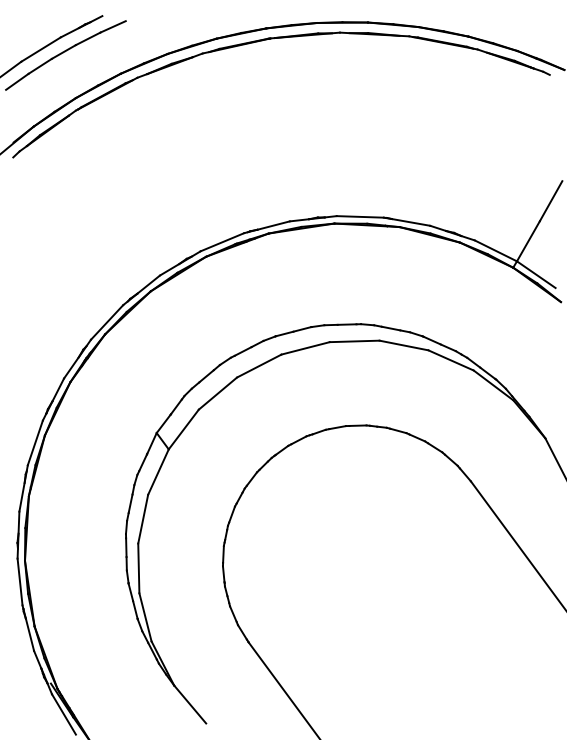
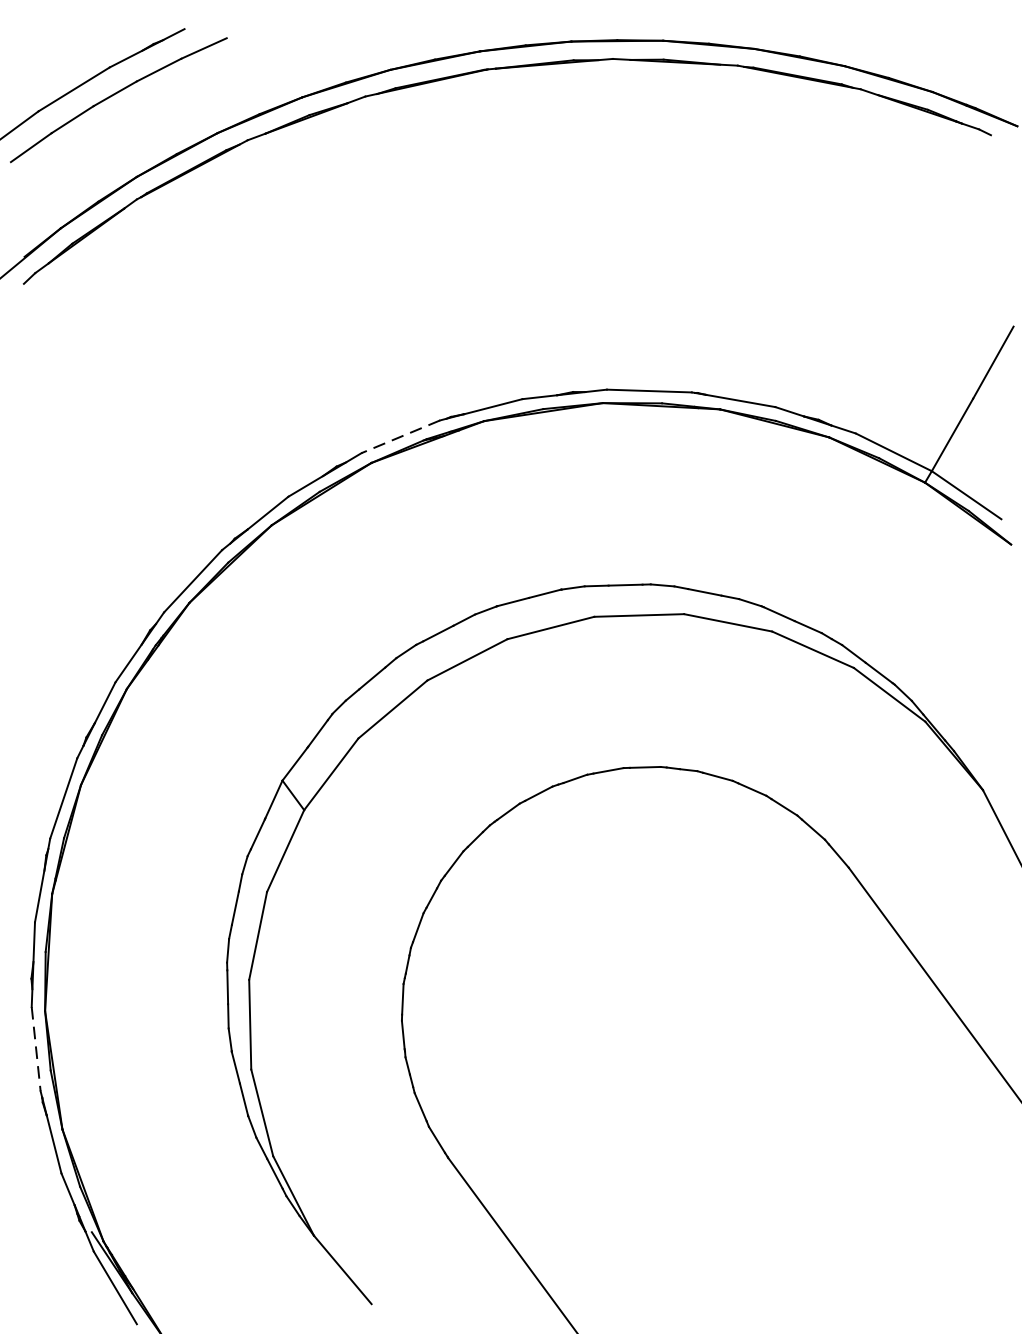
line: (222, 242) -> (401, 437), solid -> dashed
line: (20, 582) -> (36, 1050), solid -> dashed

